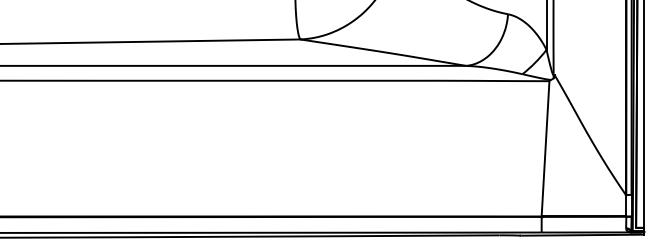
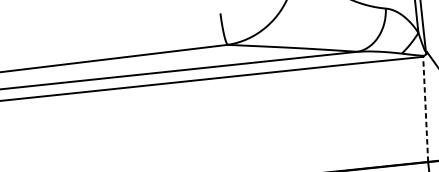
line: (545, 148) -> (425, 109), solid -> dashed

